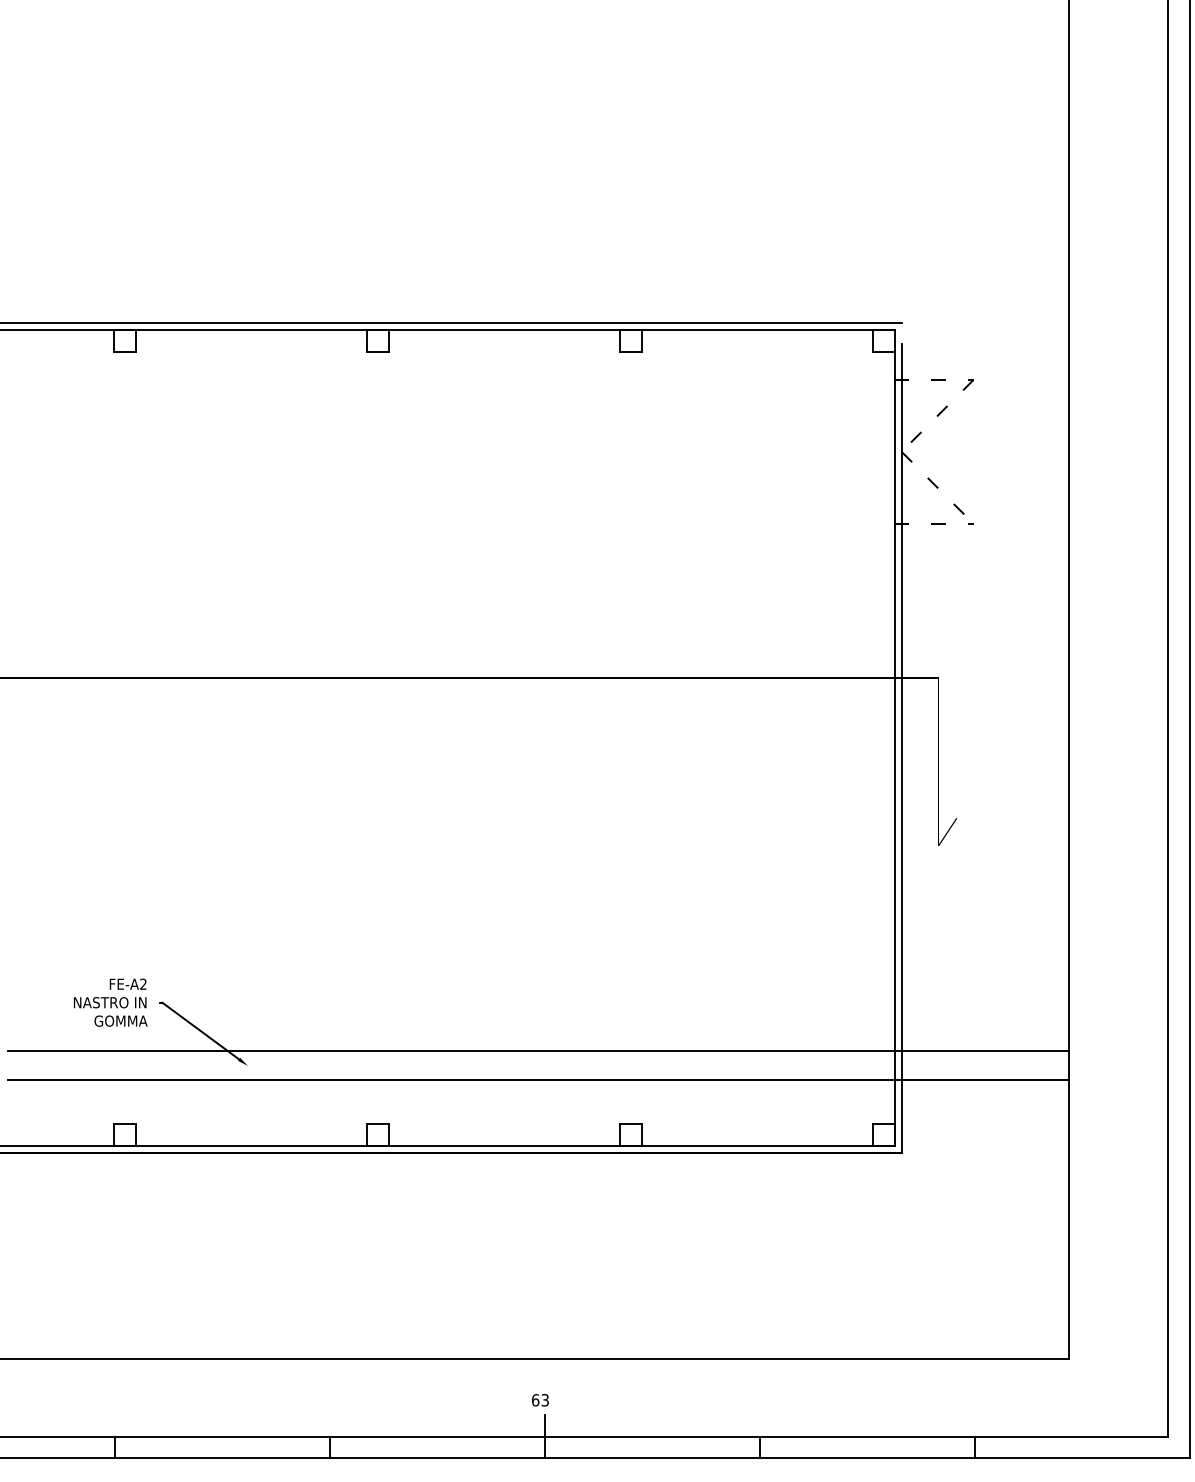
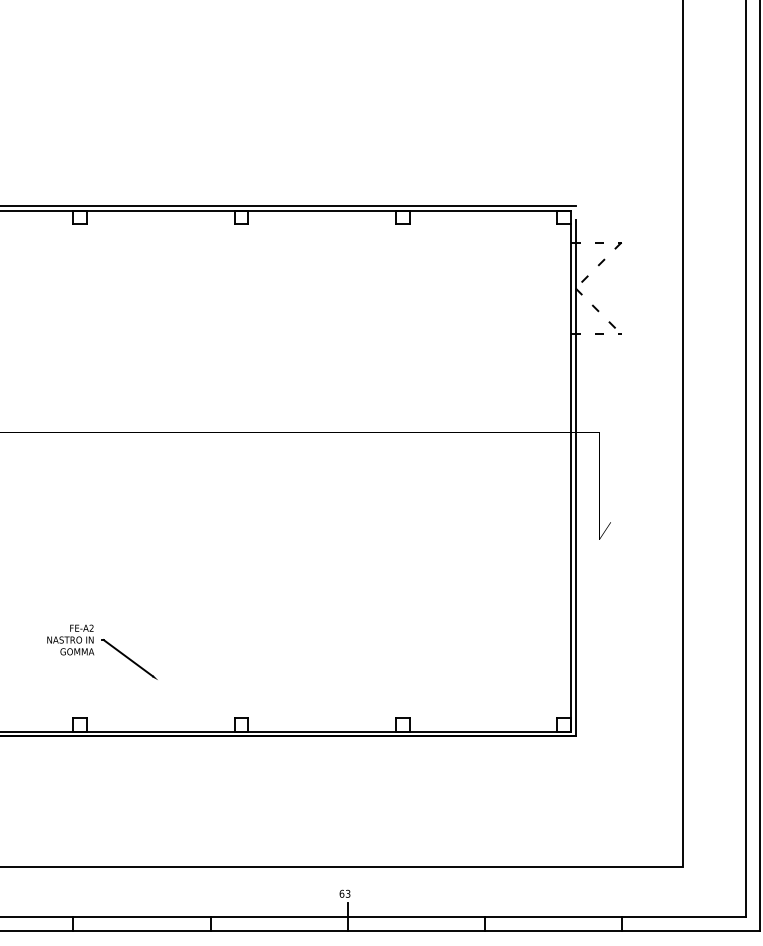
line: (537, 1050) -> (343, 670), removed
line: (537, 1080) -> (343, 689), removed

